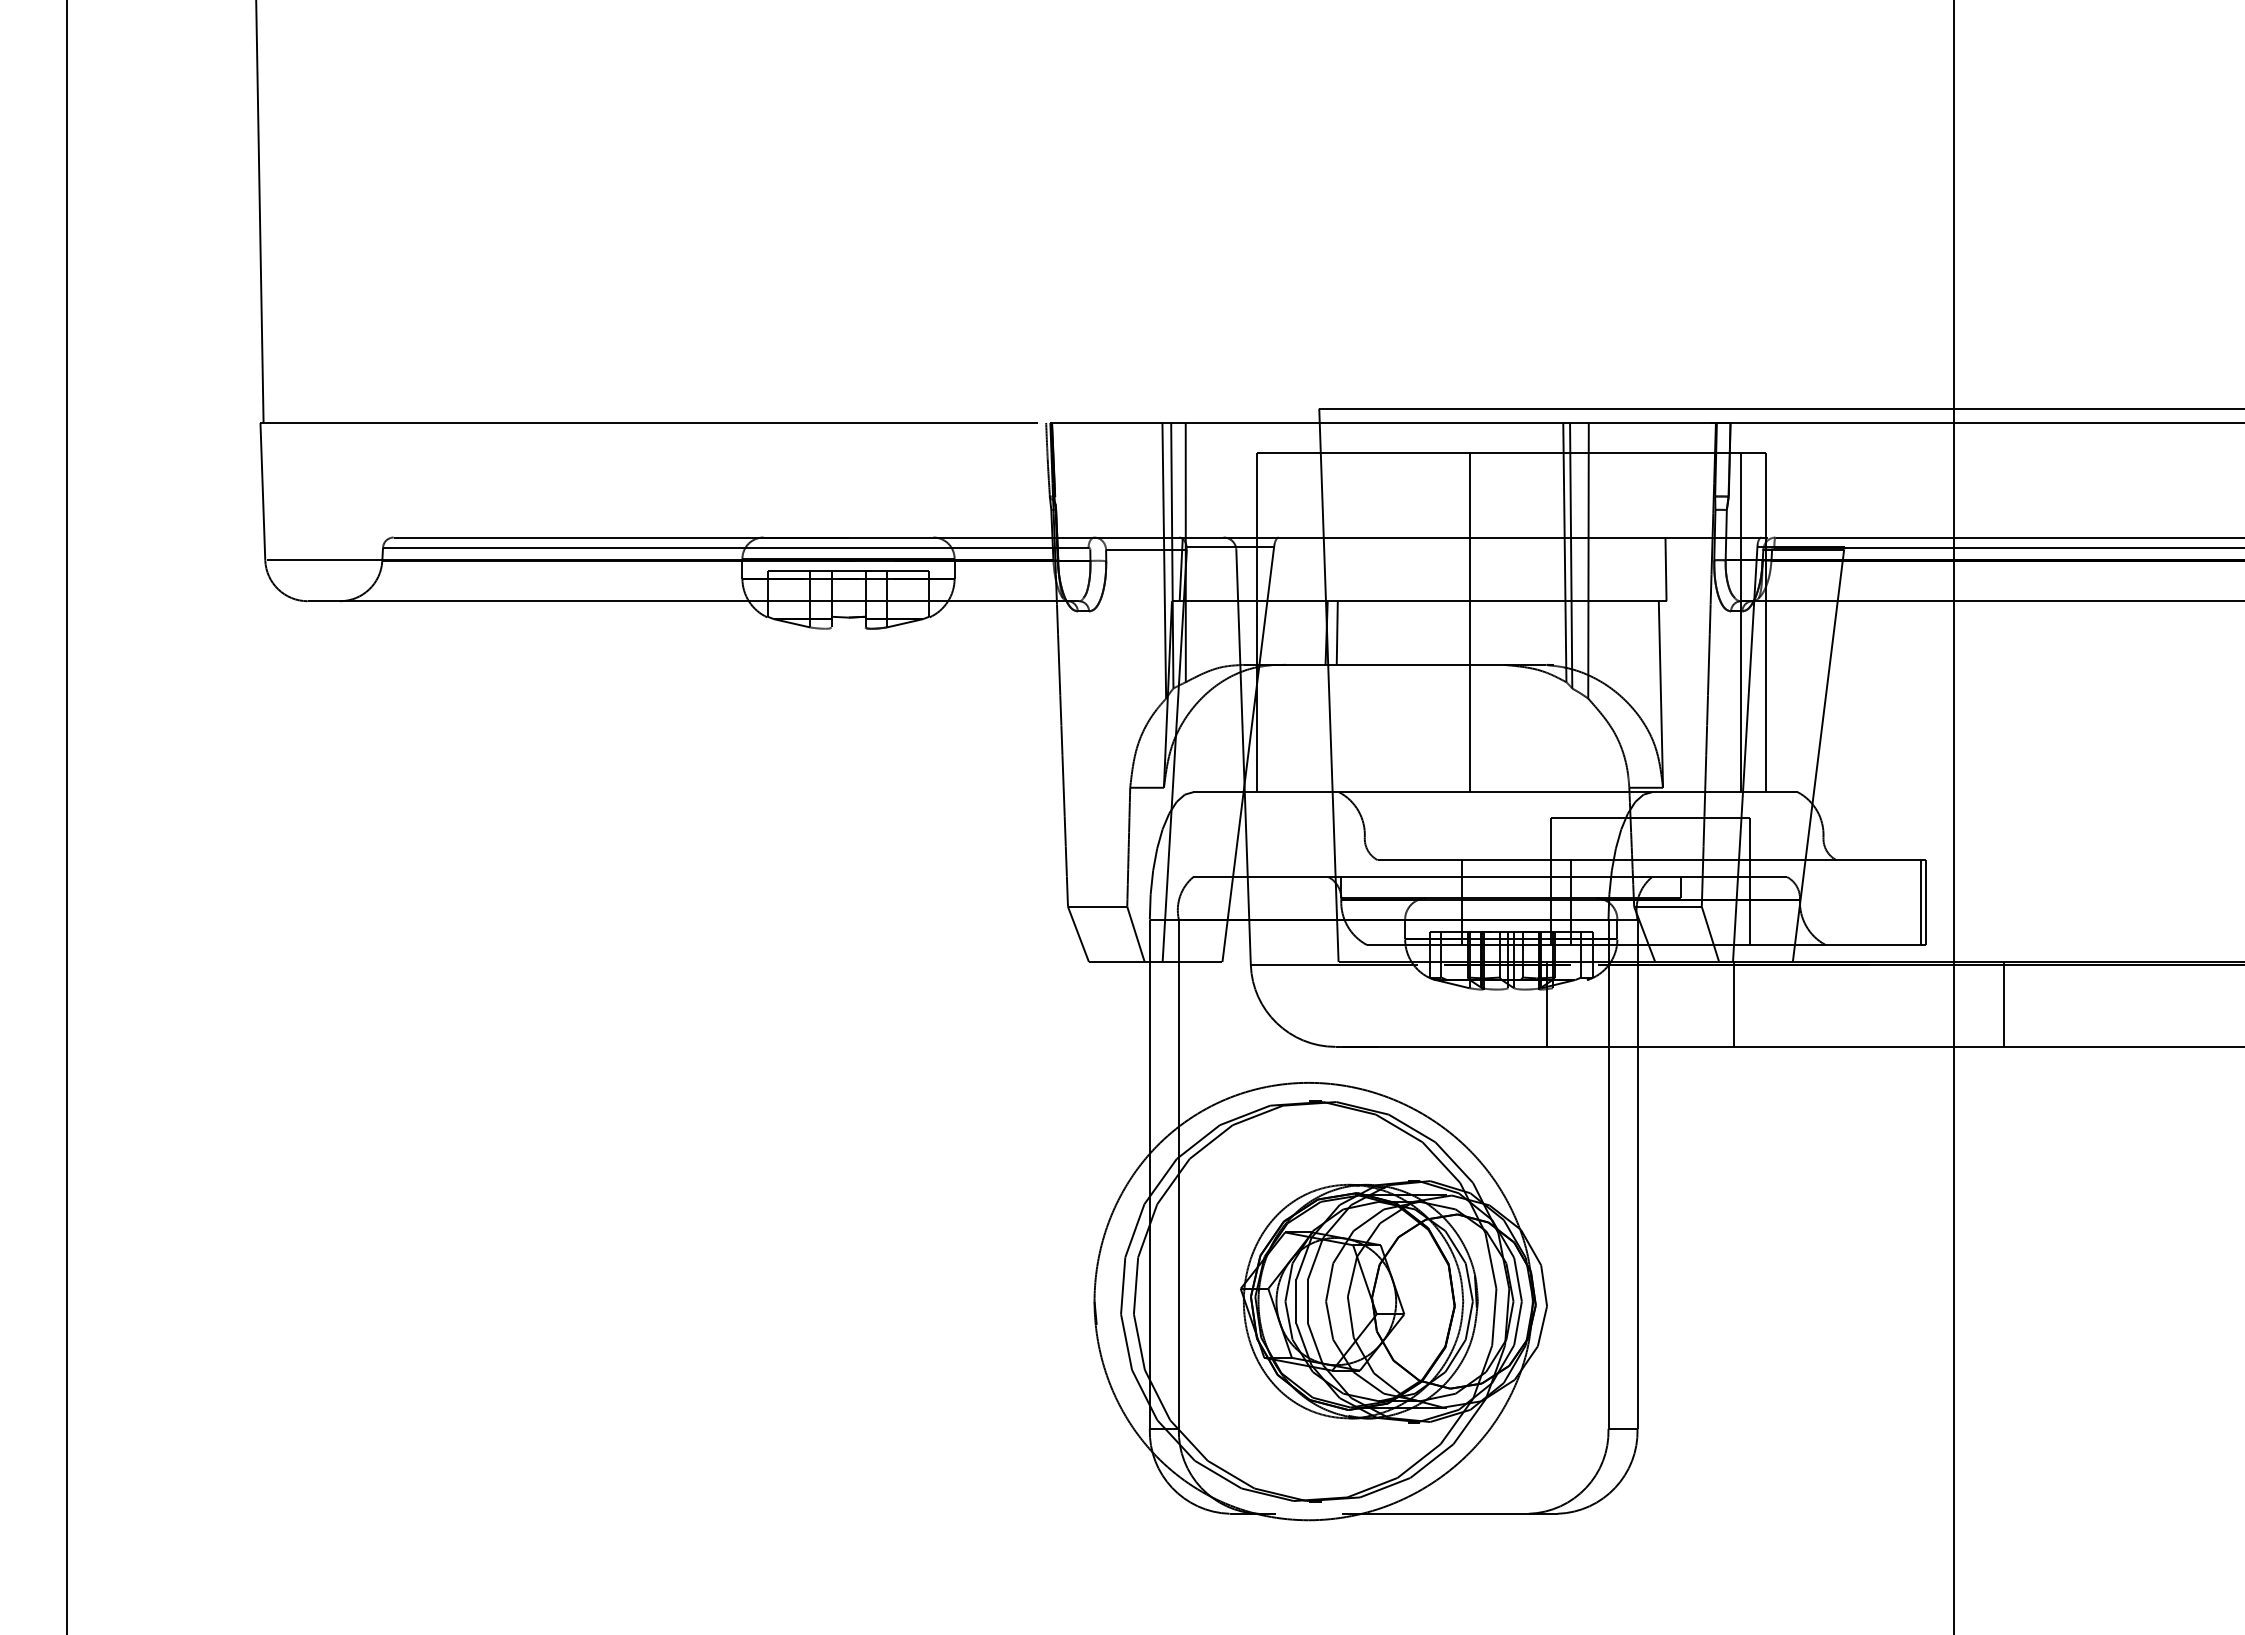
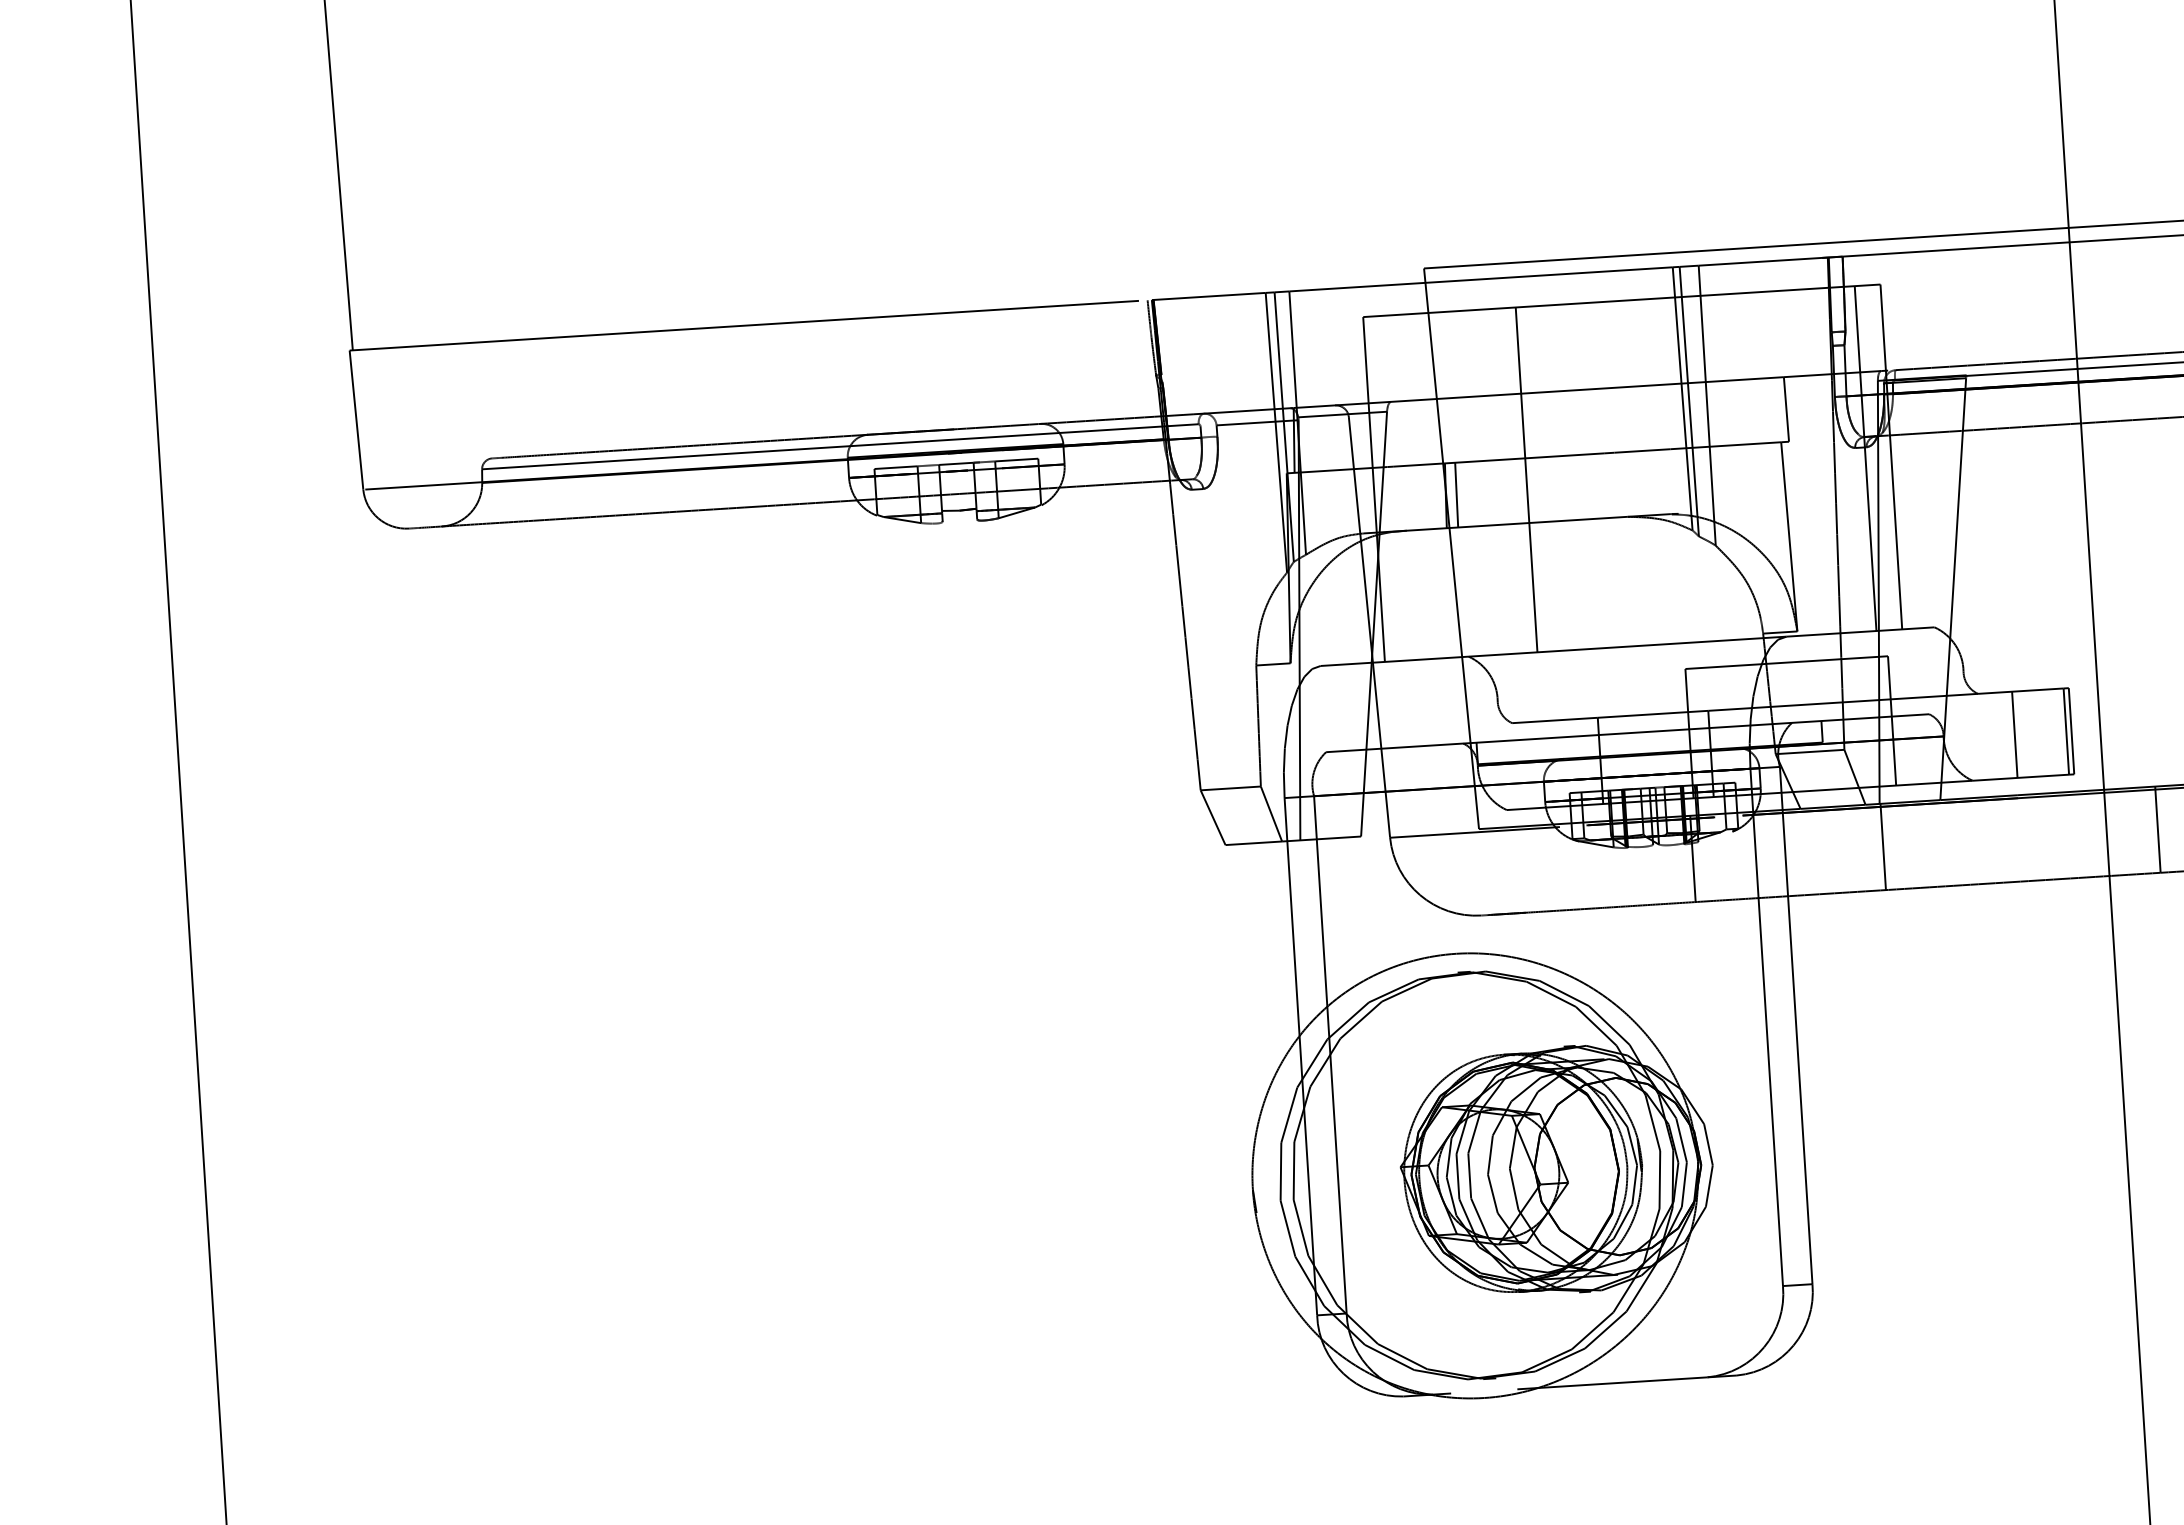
line: (1469, 622) -> (1526, 479), moved
line: (1869, 902) -> (2014, 734), added

